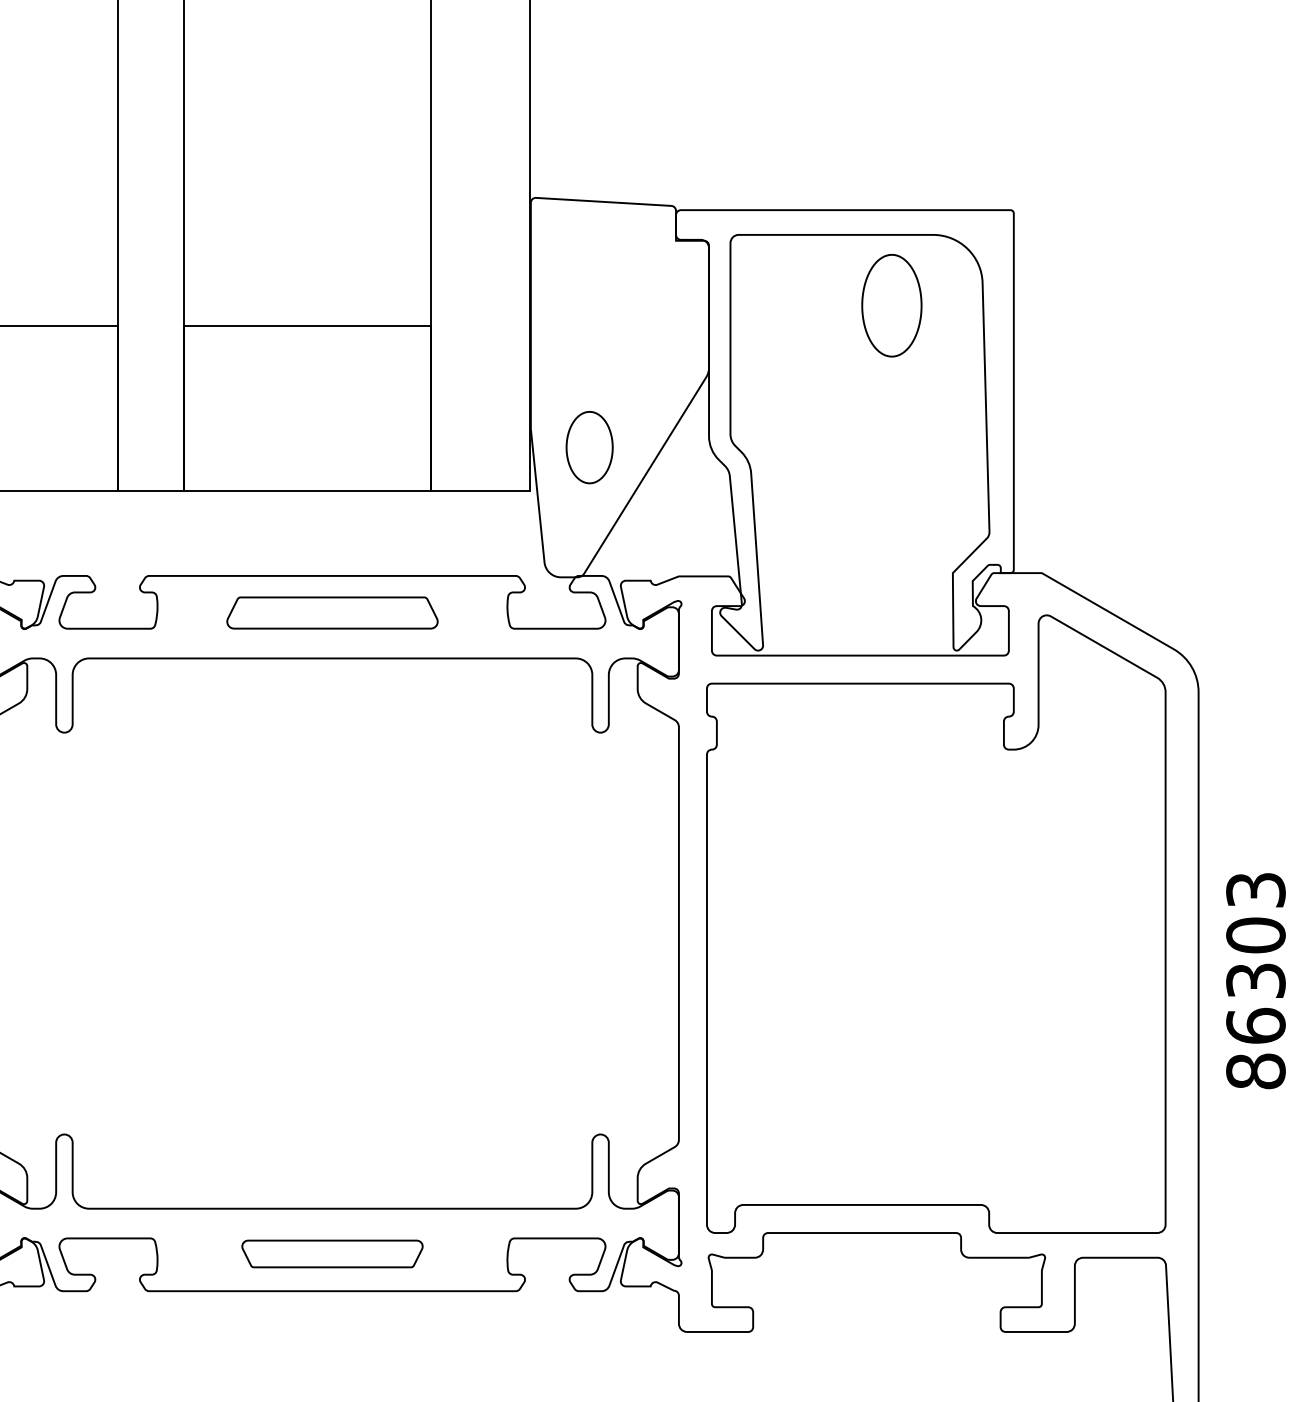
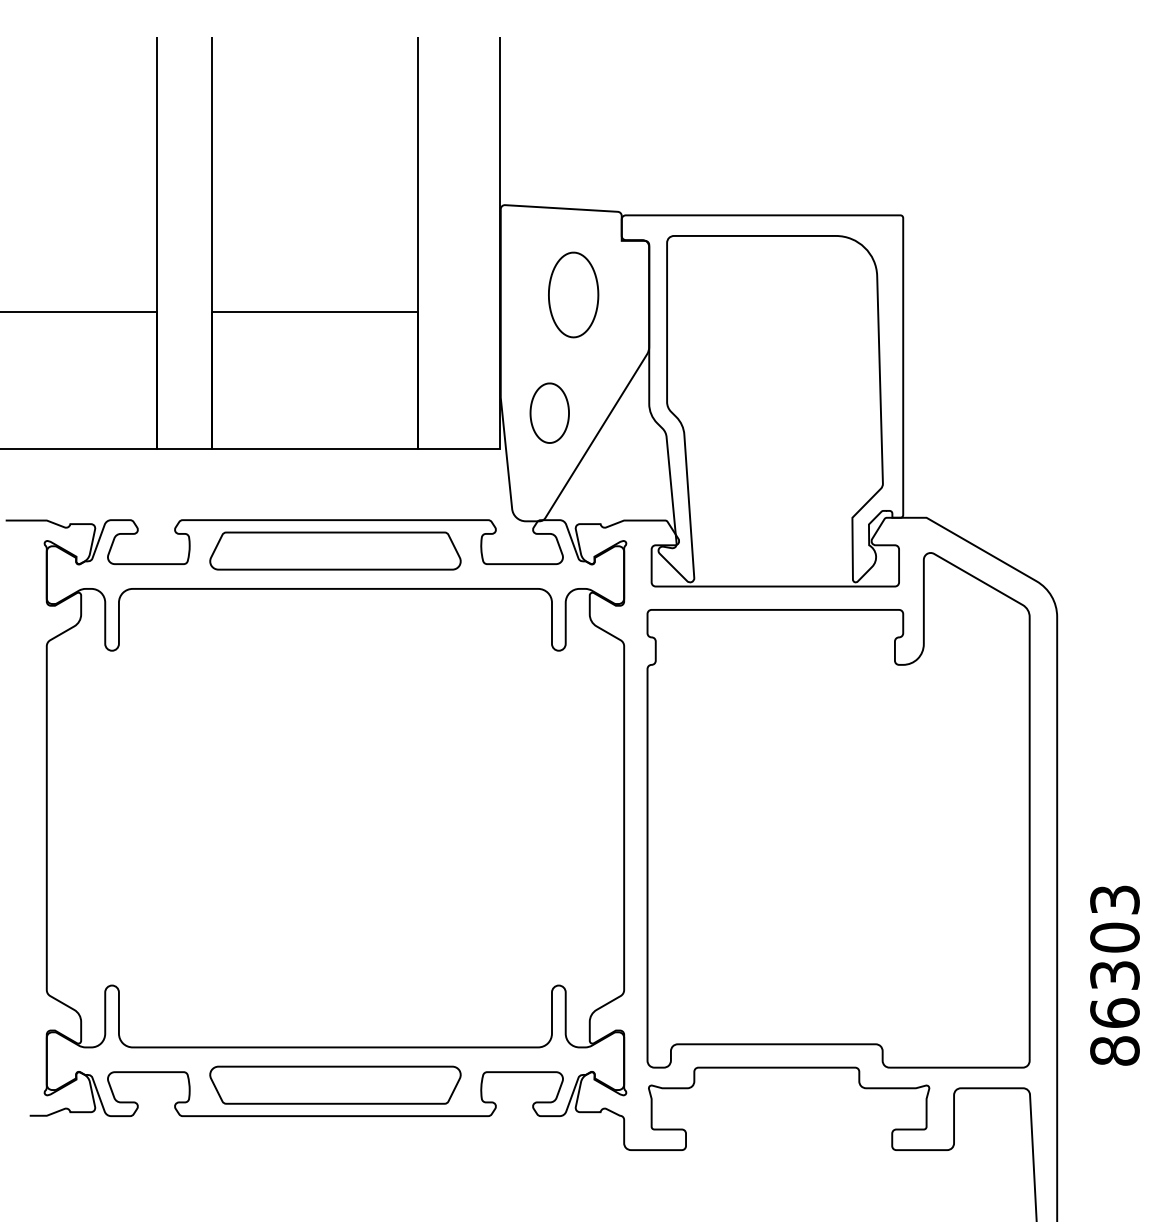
part: (891, 305) -> (573, 294), moved
part: (332, 612) -> (335, 550), size x1.43
text: (1255, 980) -> (1114, 975), moved
part: (332, 1253) -> (335, 1084), size x1.67

